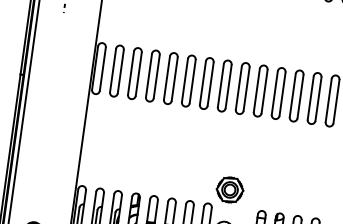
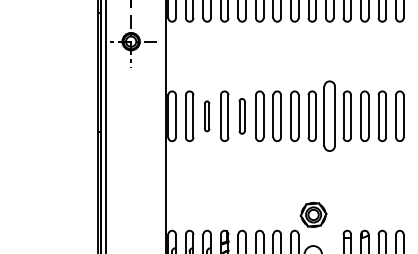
part: (134, 73) -> (206, 116), size x0.6
part: (170, 78) -> (241, 116), size x0.7
part: (260, 91) -> (329, 116), size x1.4

